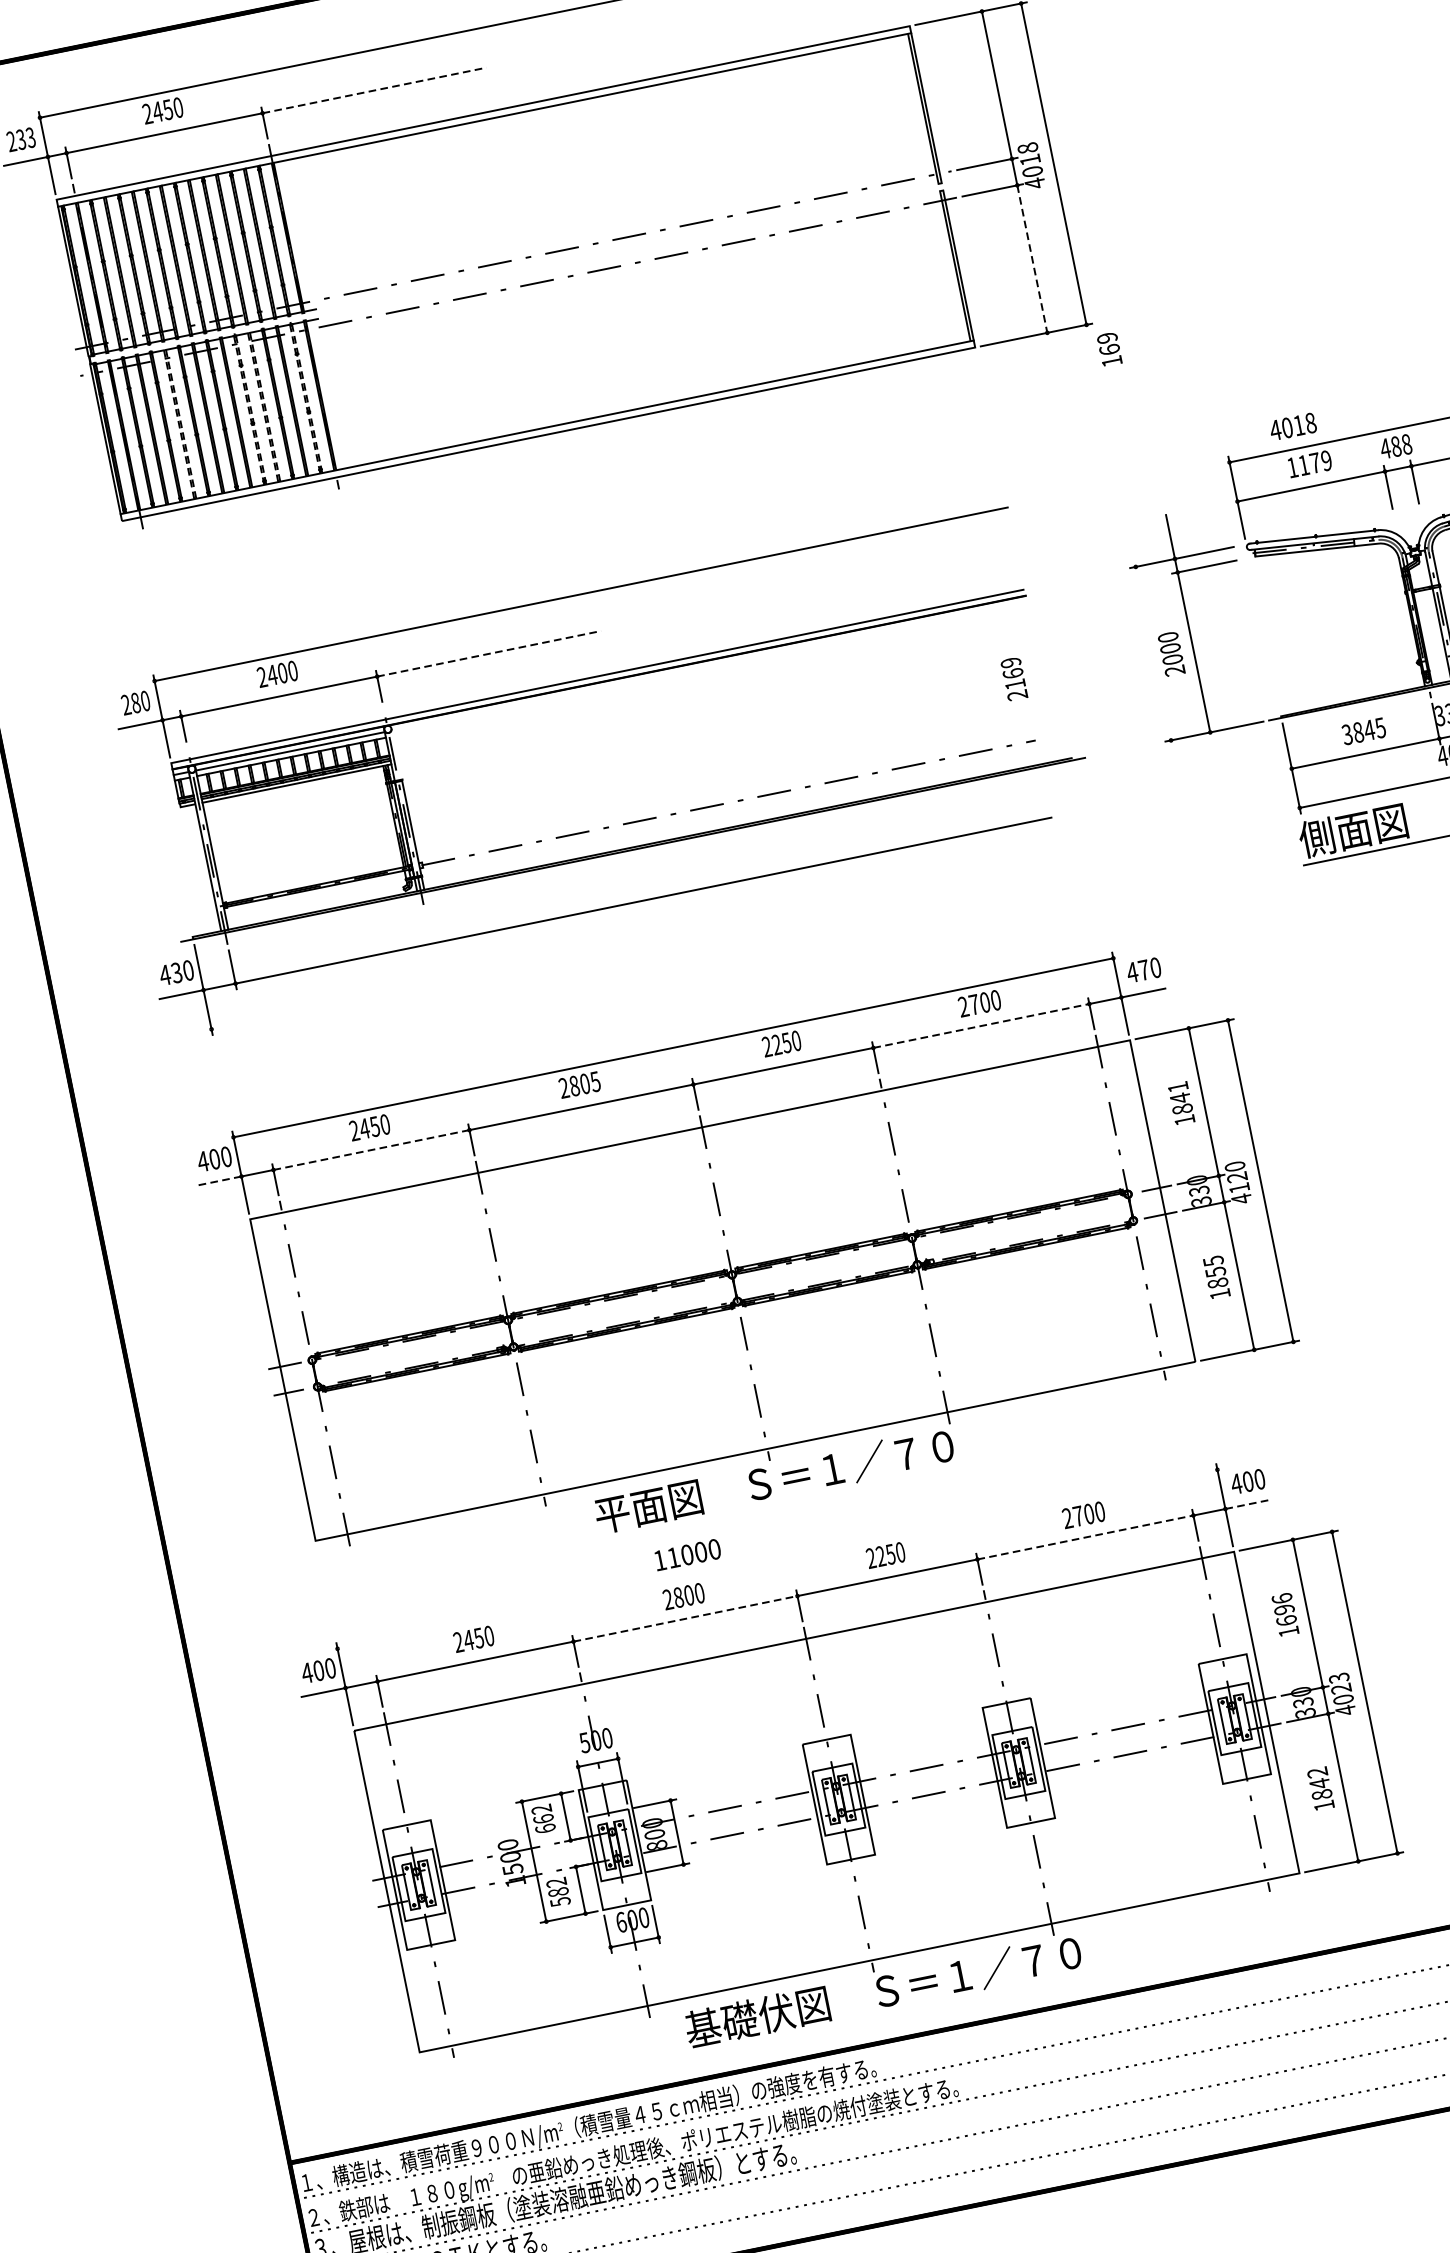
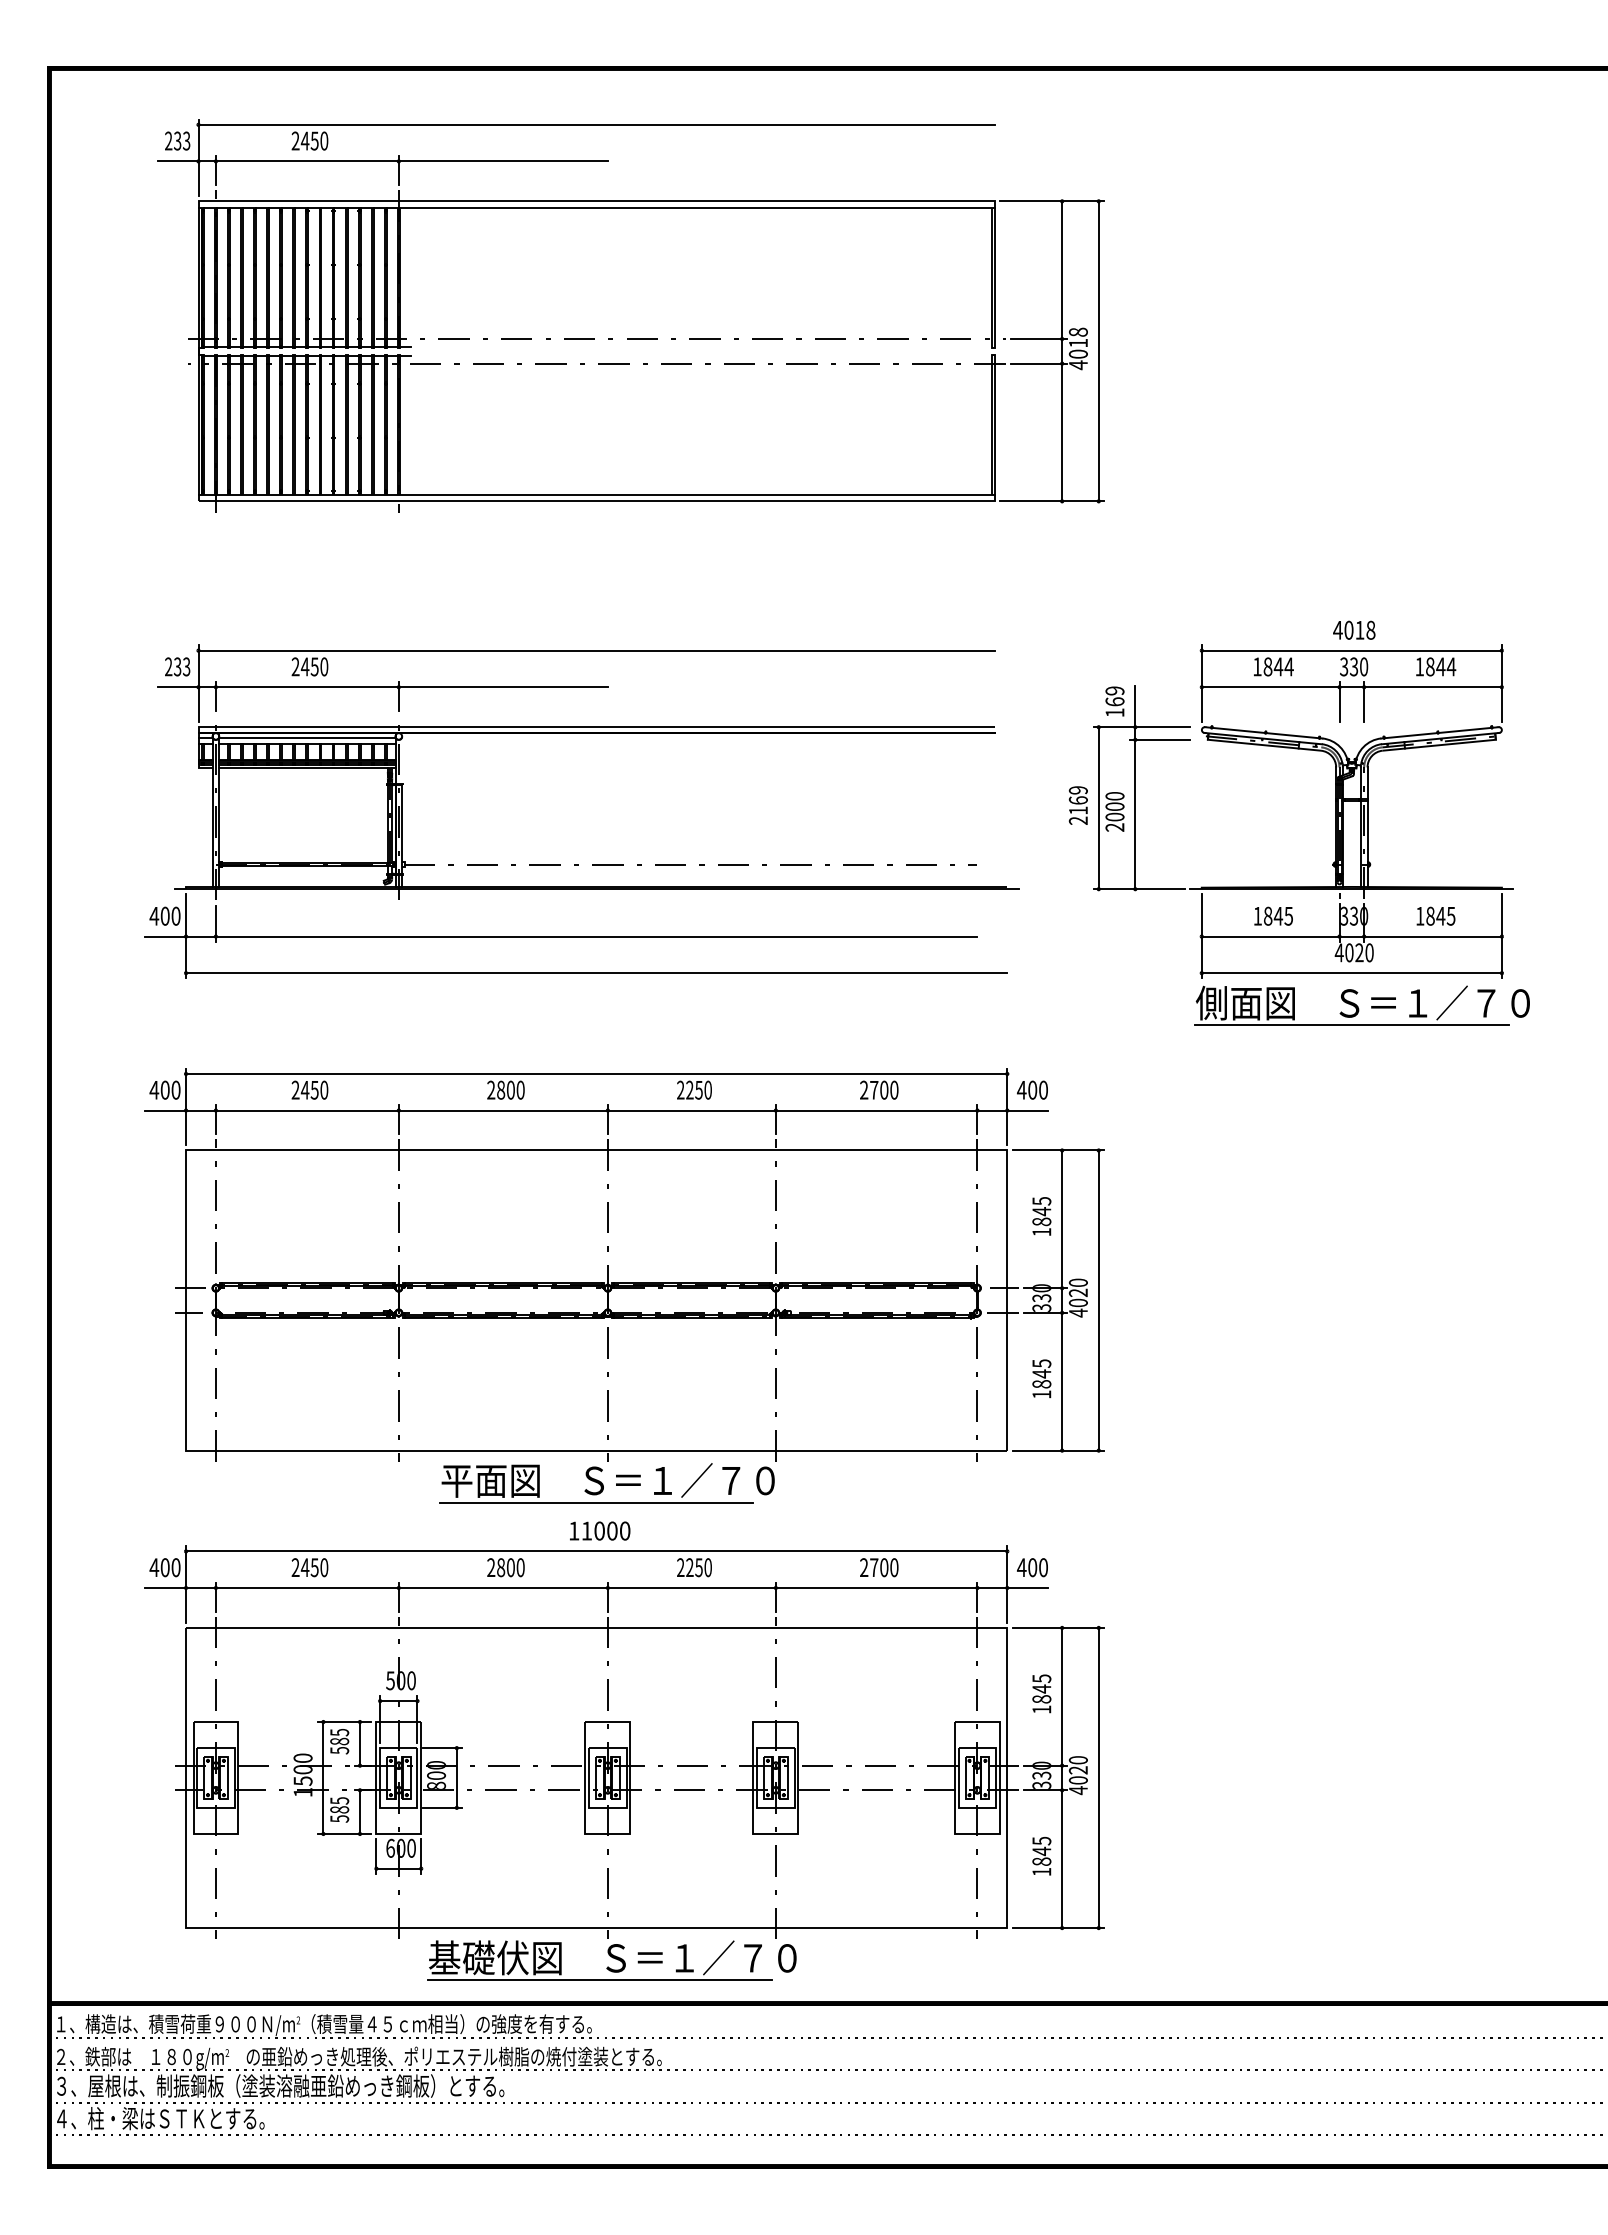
line: (374, 90) -> (503, 161), dashed -> solid
line: (1032, 259) -> (1062, 432), dashed -> solid
line: (290, 323) -> (385, 354), dashed -> solid
line: (248, 331) -> (346, 354), dashed -> solid
line: (234, 334) -> (333, 354), dashed -> solid
line: (165, 348) -> (268, 354), dashed -> solid
text: (1109, 349) -> (1114, 701), moved
text: (1293, 425) -> (1354, 629), moved
text: (1395, 446) -> (1353, 666), 488 -> 330
text: (1315, 462) -> (1278, 666), 1179 -> 1844
line: (489, 654) -> (503, 687), dashed -> solid
line: (1153, 654) -> (1098, 808), added
text: (282, 672) -> (314, 666), 2400 -> 2450
text: (1013, 679) -> (1077, 805), moved
text: (140, 701) -> (182, 666), 280 -> 233
text: (1346, 734) -> (1257, 915), 3845 -> 1845
line: (651, 940) -> (596, 973), added
text: (1143, 969) -> (1032, 1089), 470 -> 400
text: (176, 973) -> (164, 916), 430 -> 400
line: (981, 1025) -> (876, 1110), dashed -> solid
text: (595, 1081) -> (520, 1089), 2805 -> 2800
text: (1177, 1087) -> (1041, 1201), 1841 -> 1845
line: (371, 1149) -> (307, 1110), dashed -> solid
line: (219, 1180) -> (165, 1110), dashed -> solid
text: (1238, 1187) -> (1077, 1302), 4120 -> 4020
text: (1215, 1271) -> (1041, 1373), 1855 -> 1845
line: (1247, 1505) -> (1027, 1588), dashed -> solid
line: (766, 1506) -> (596, 1502), added
line: (1085, 1538) -> (876, 1588), dashed -> solid
text: (688, 1554) -> (600, 1530), moved
line: (777, 1559) -> (596, 1551), added
text: (1283, 1609) -> (1041, 1688), 1696 -> 1845
line: (685, 1619) -> (503, 1588), dashed -> solid
text: (1339, 1678) -> (1078, 1760), 4023 -> 4020
text: (1317, 1772) -> (1041, 1840), 1842 -> 1845
text: (543, 1819) -> (339, 1741), 662 -> 585
text: (556, 1882) -> (339, 1800), 582 -> 585
line: (874, 2018) -> (599, 1980), added

